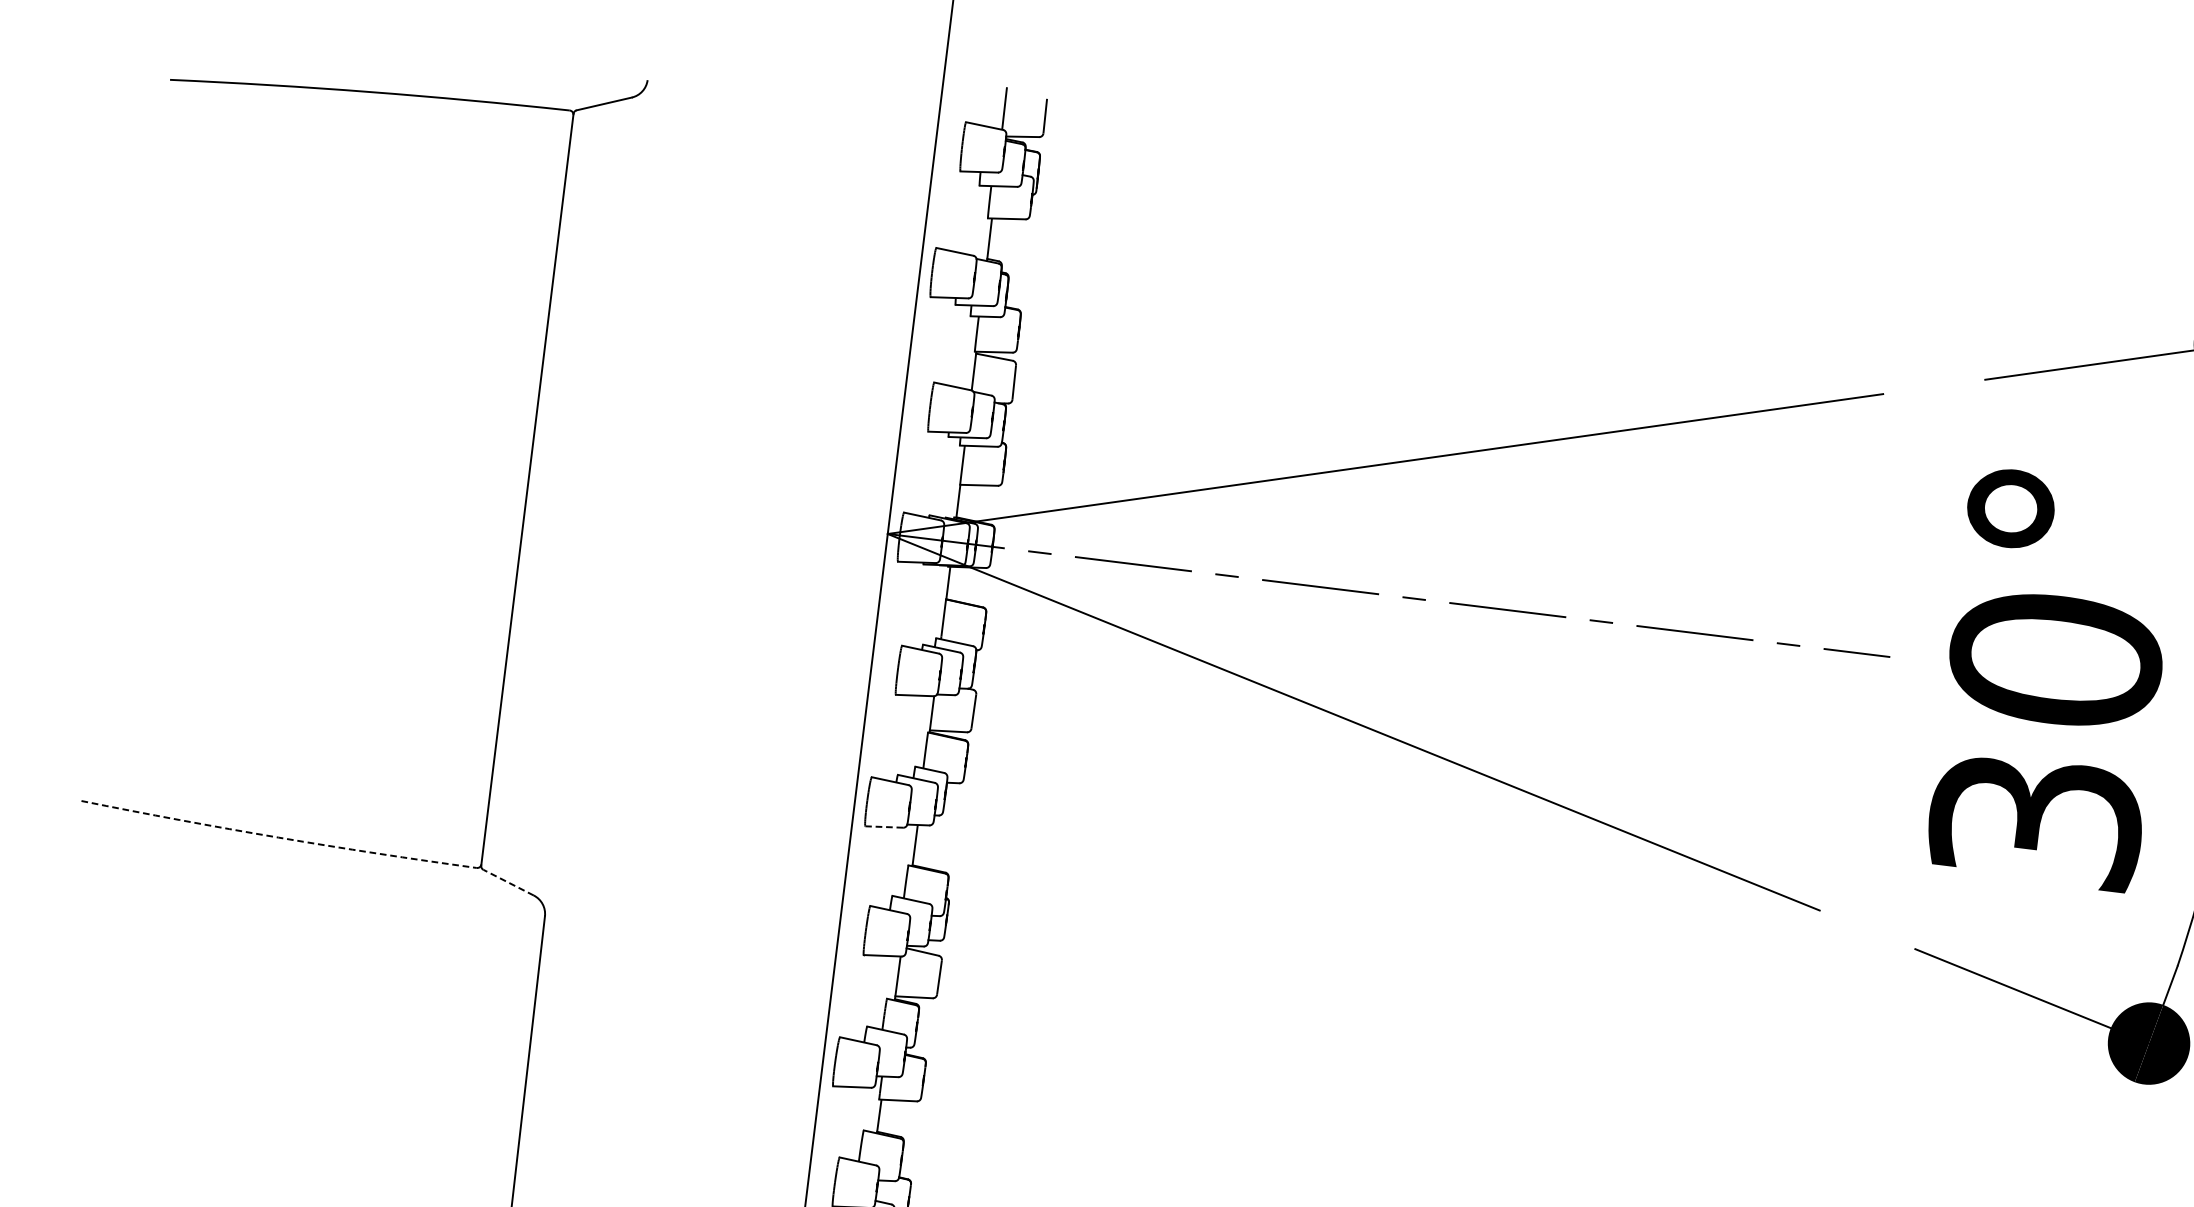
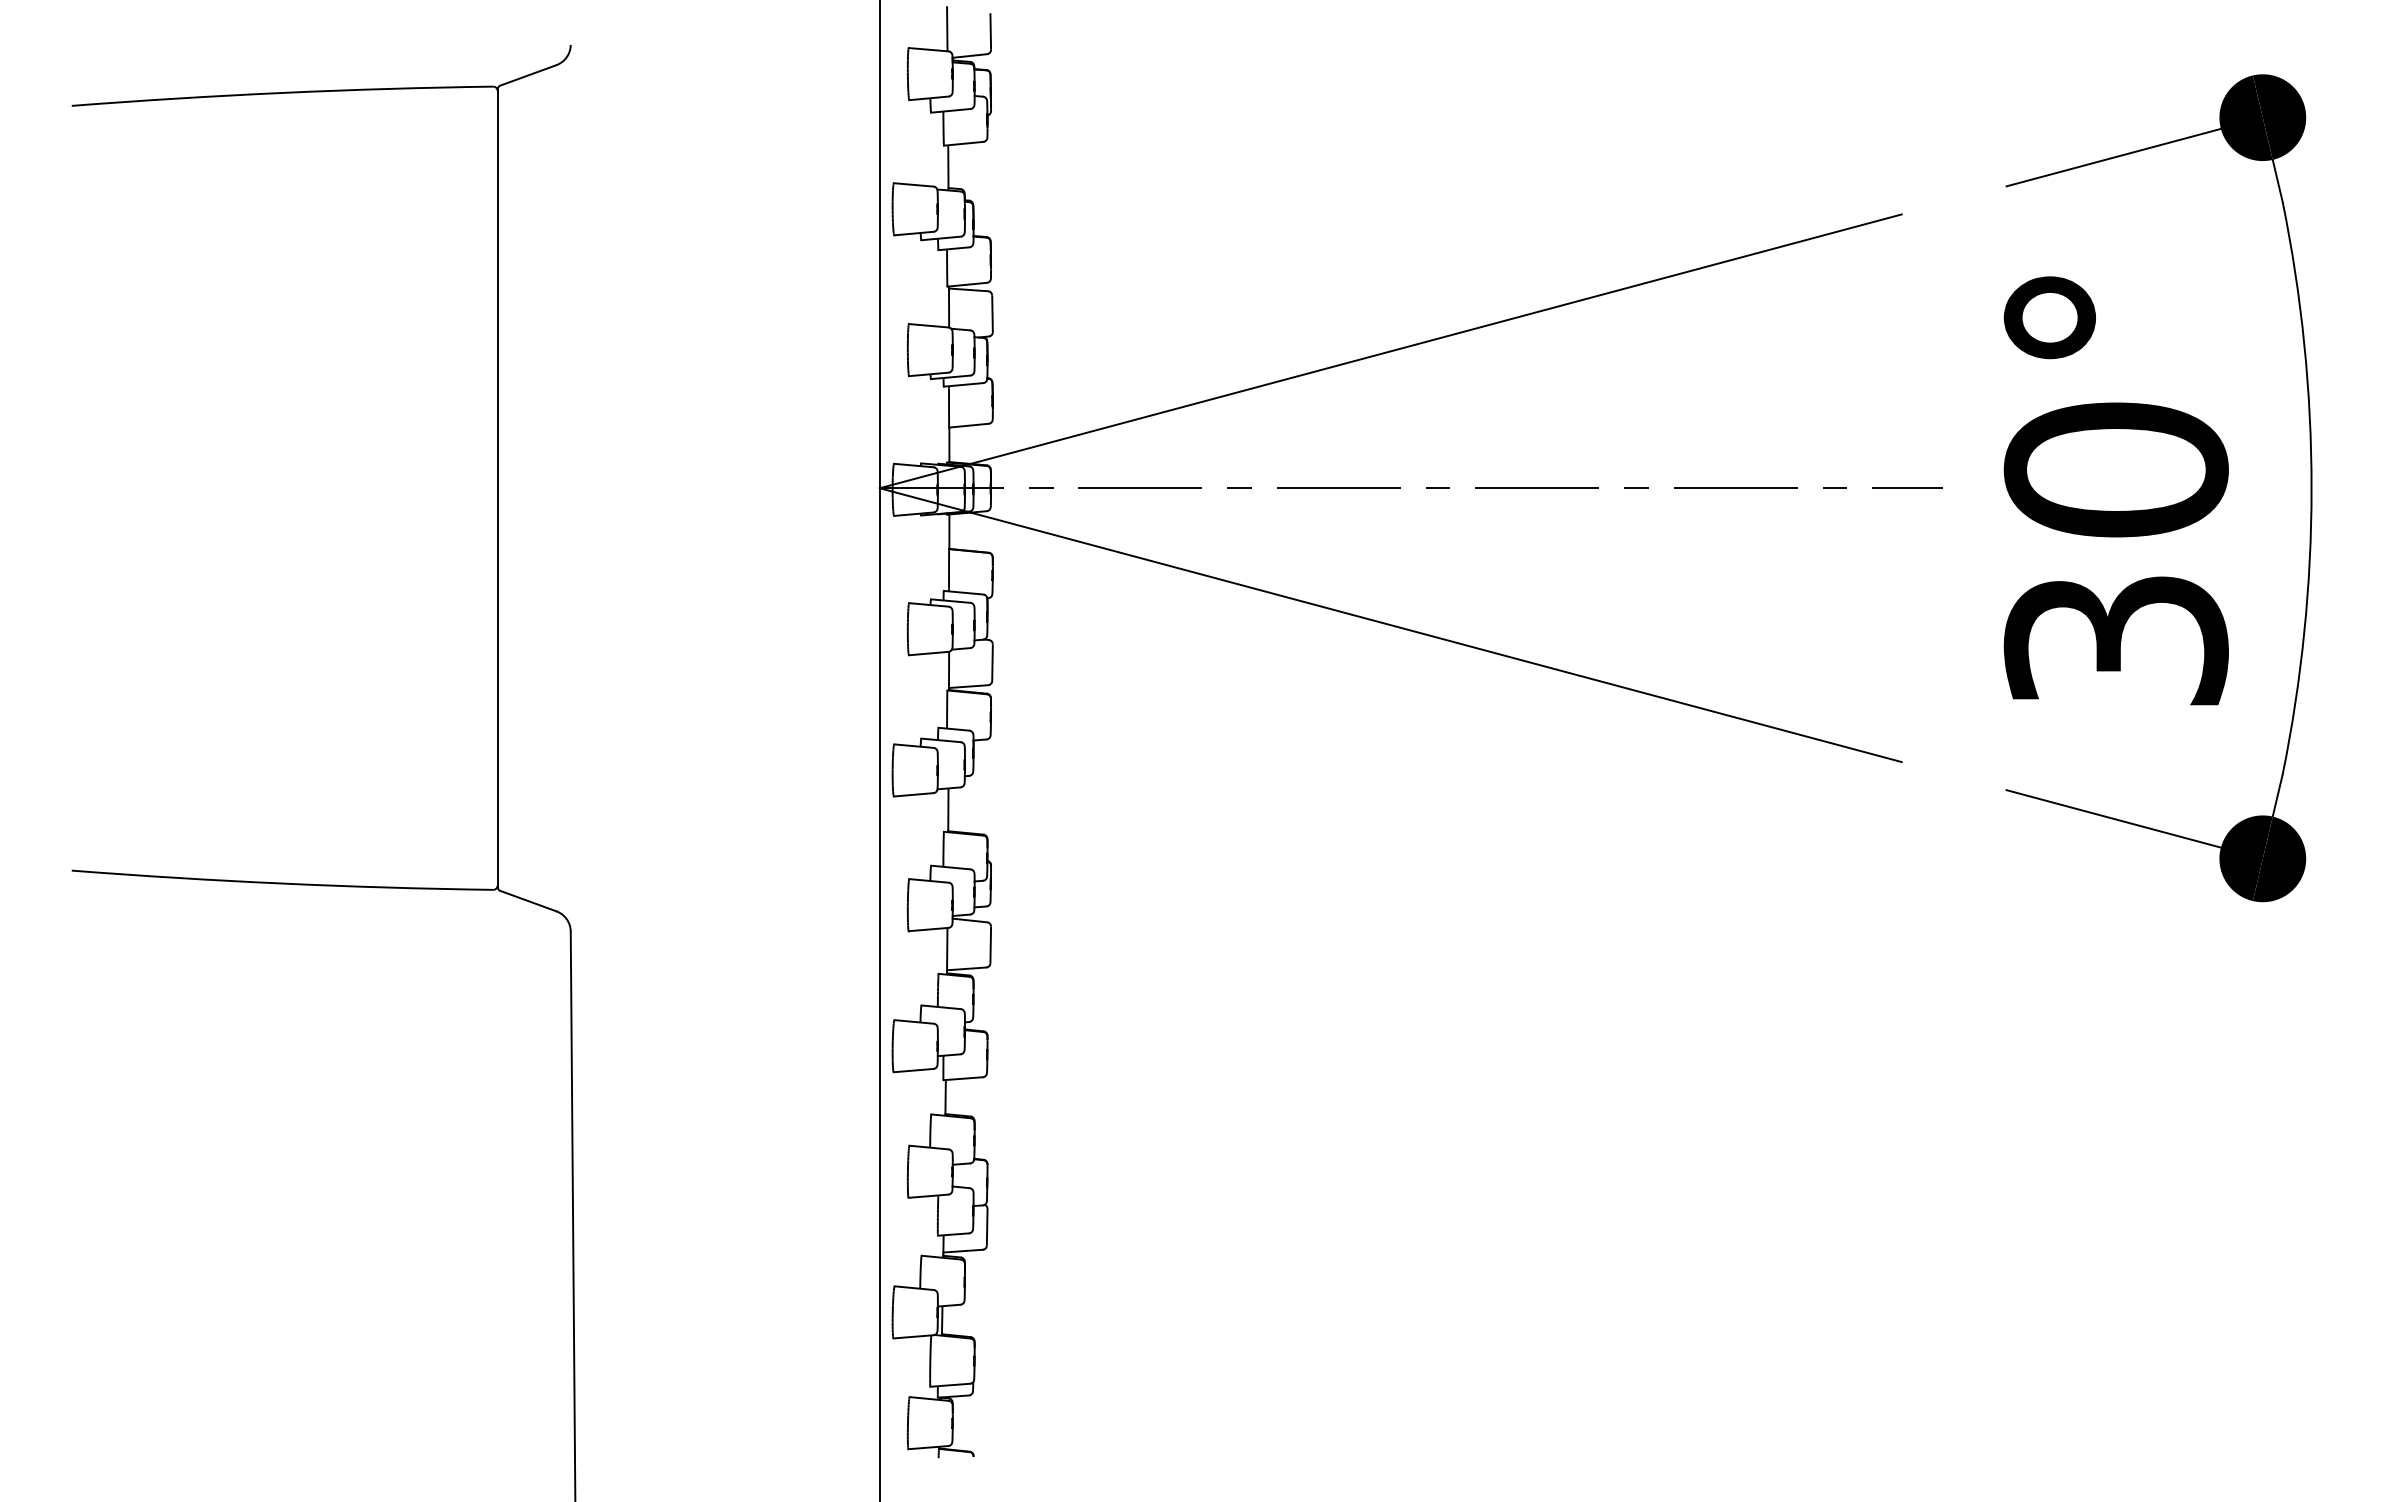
line: (884, 826) -> (913, 794), dashed -> solid
arc: (278, 837) -> (282, 883), dashed -> solid
line: (508, 883) -> (528, 901), dashed -> solid

